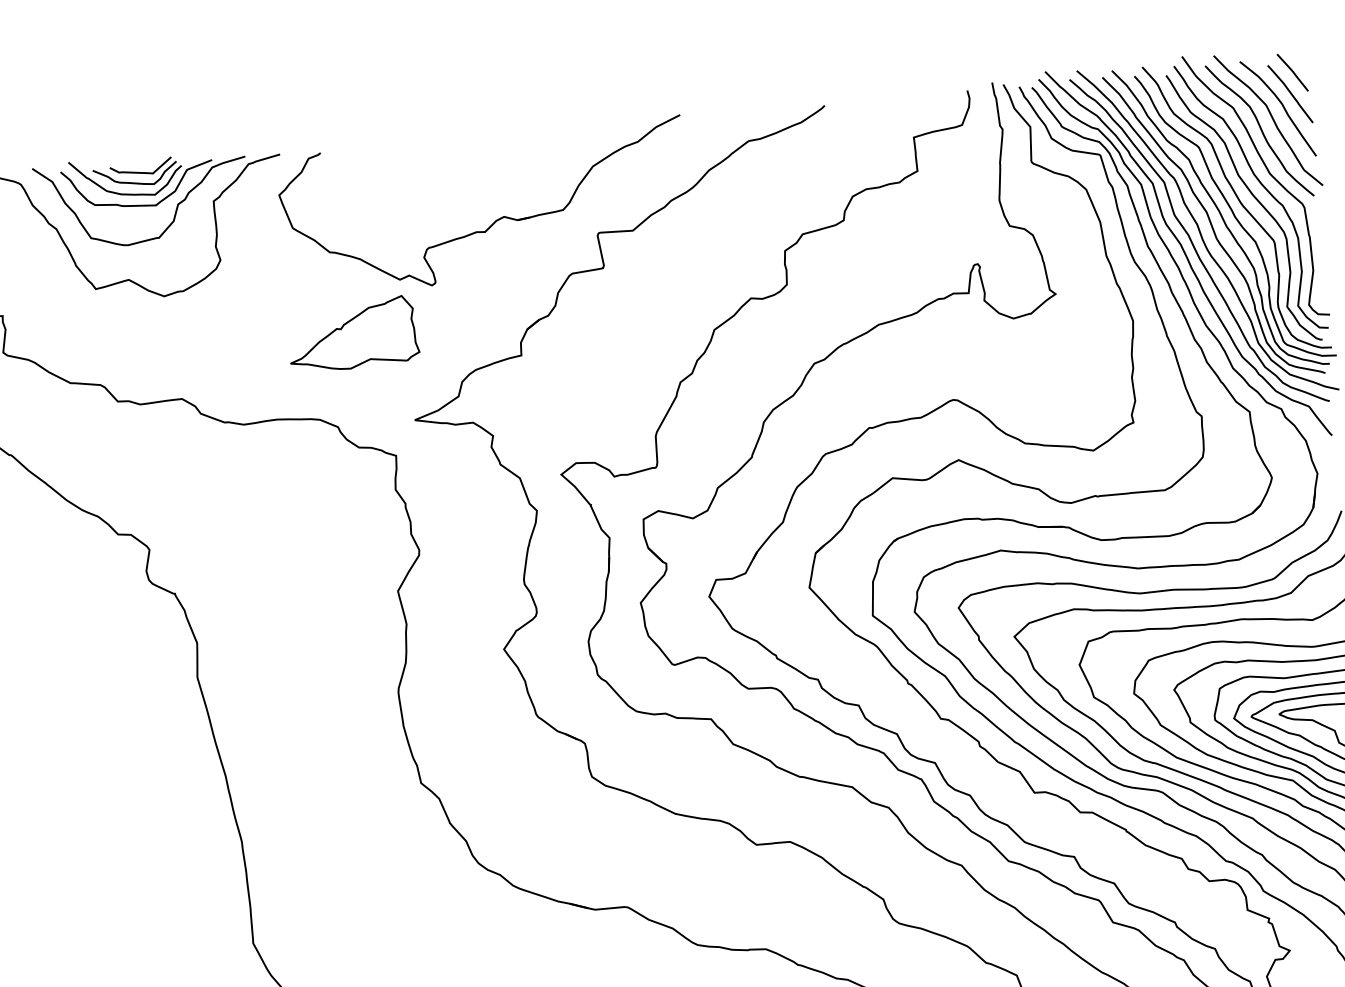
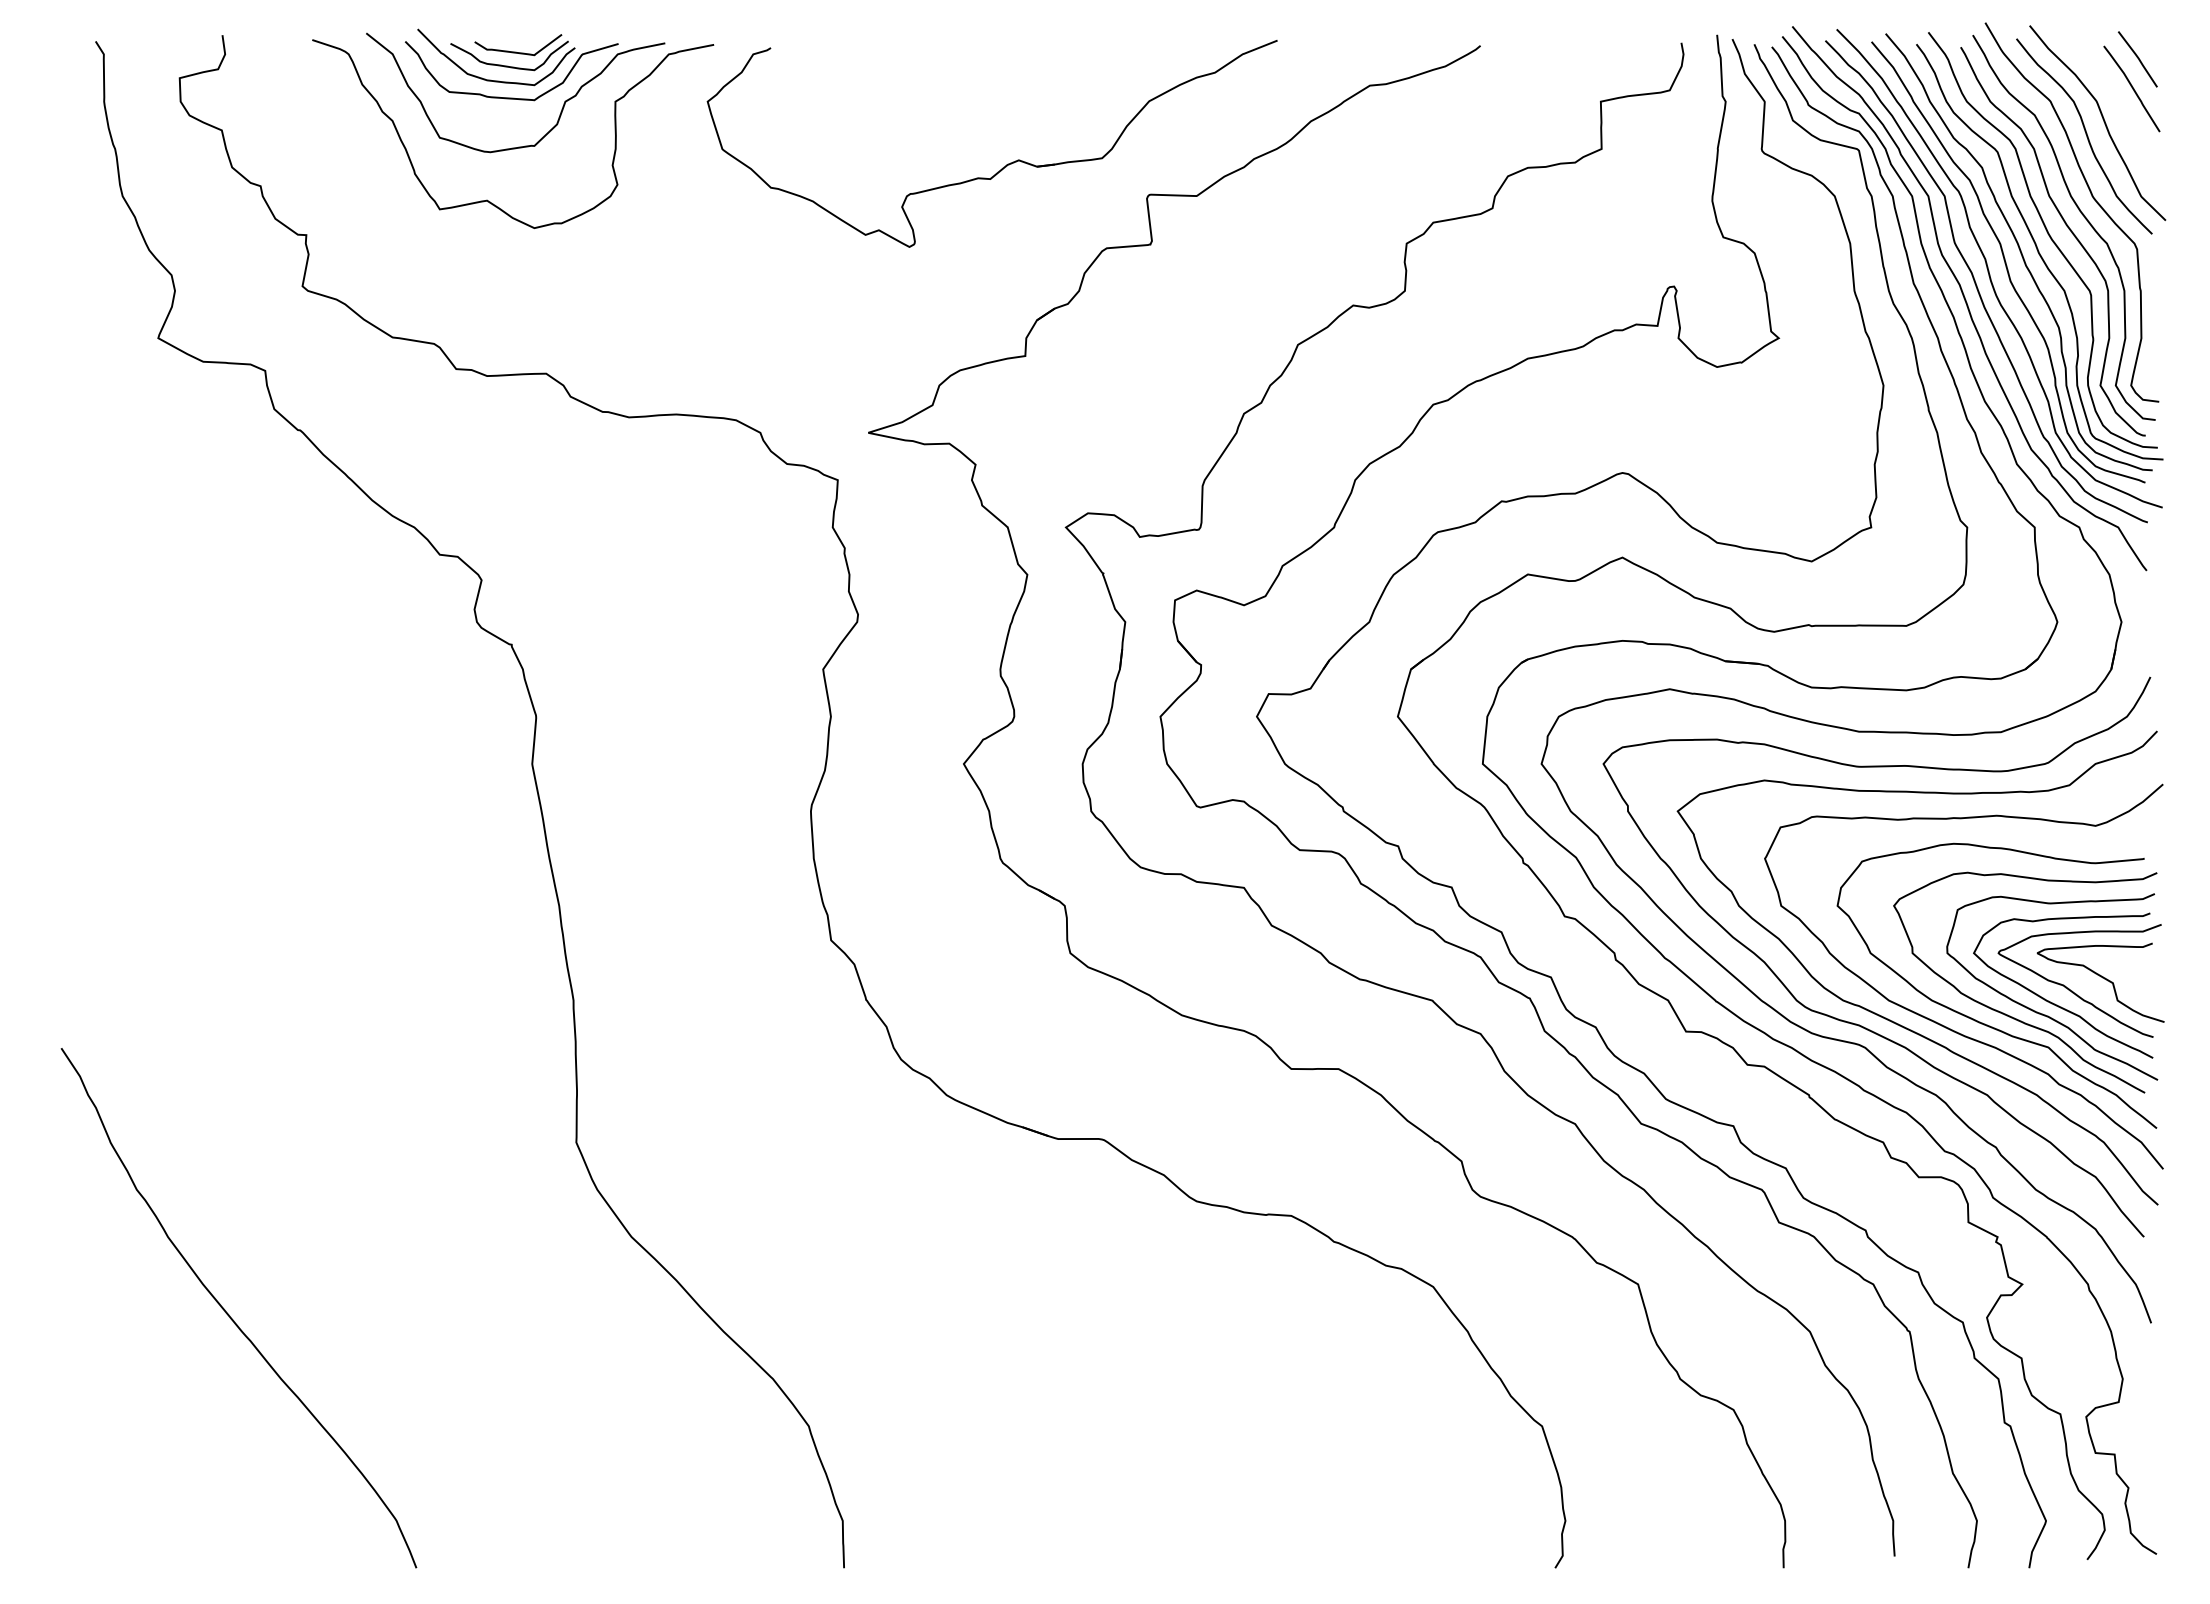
curve: (1282, 106) -> (2119, 105), removed
part: (352, 333) -> (792, 304), removed

